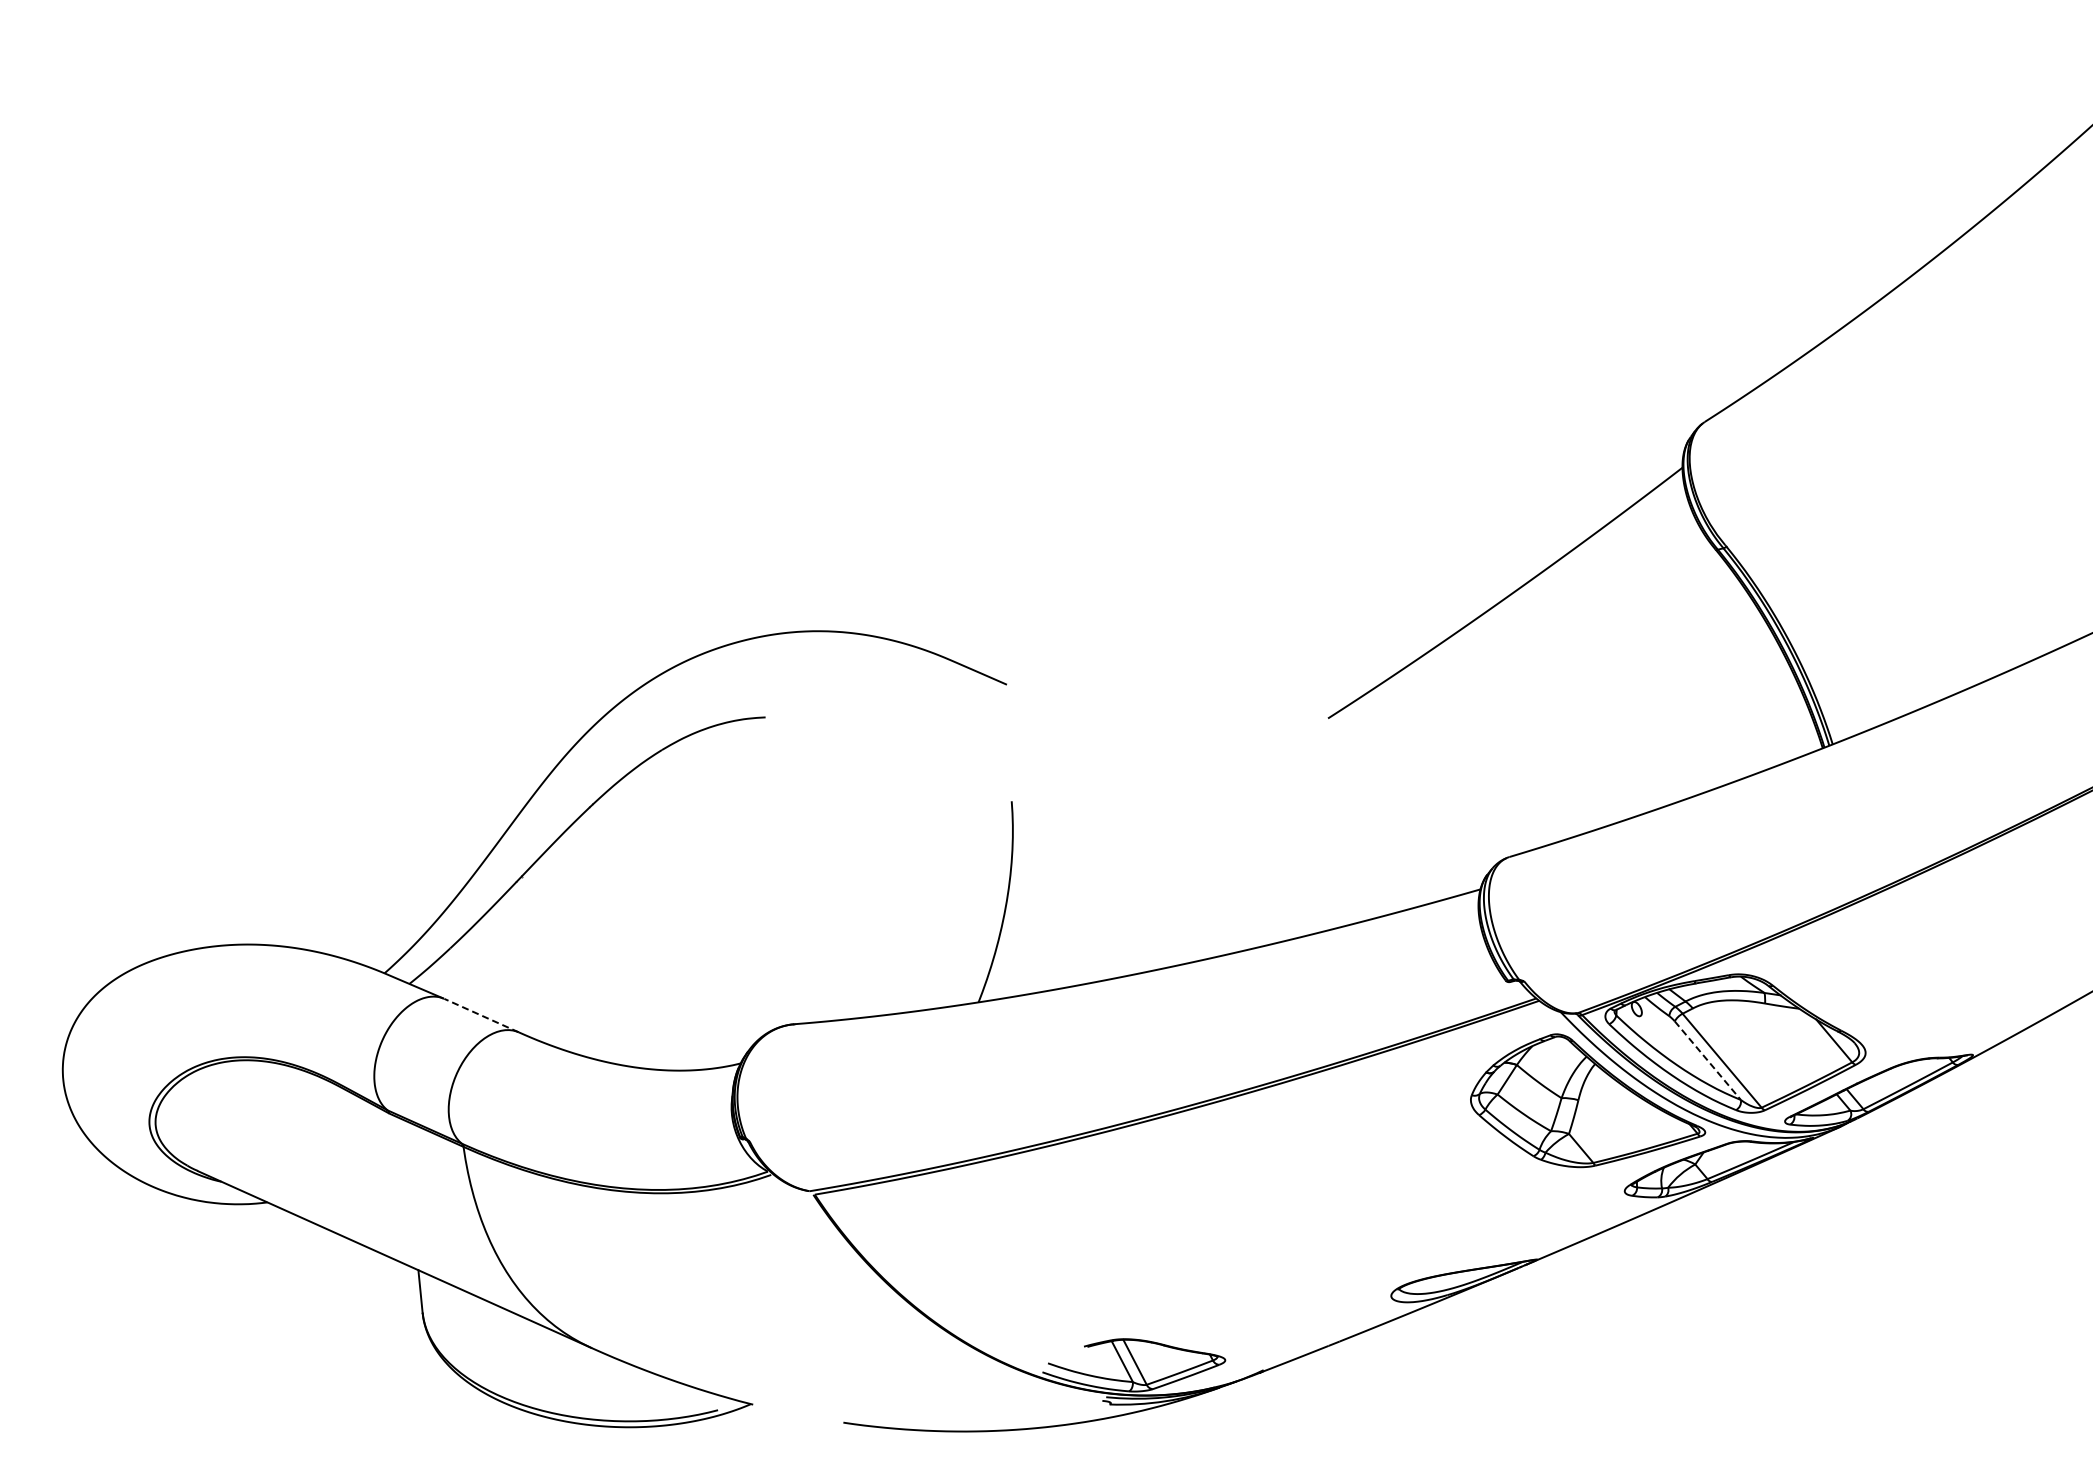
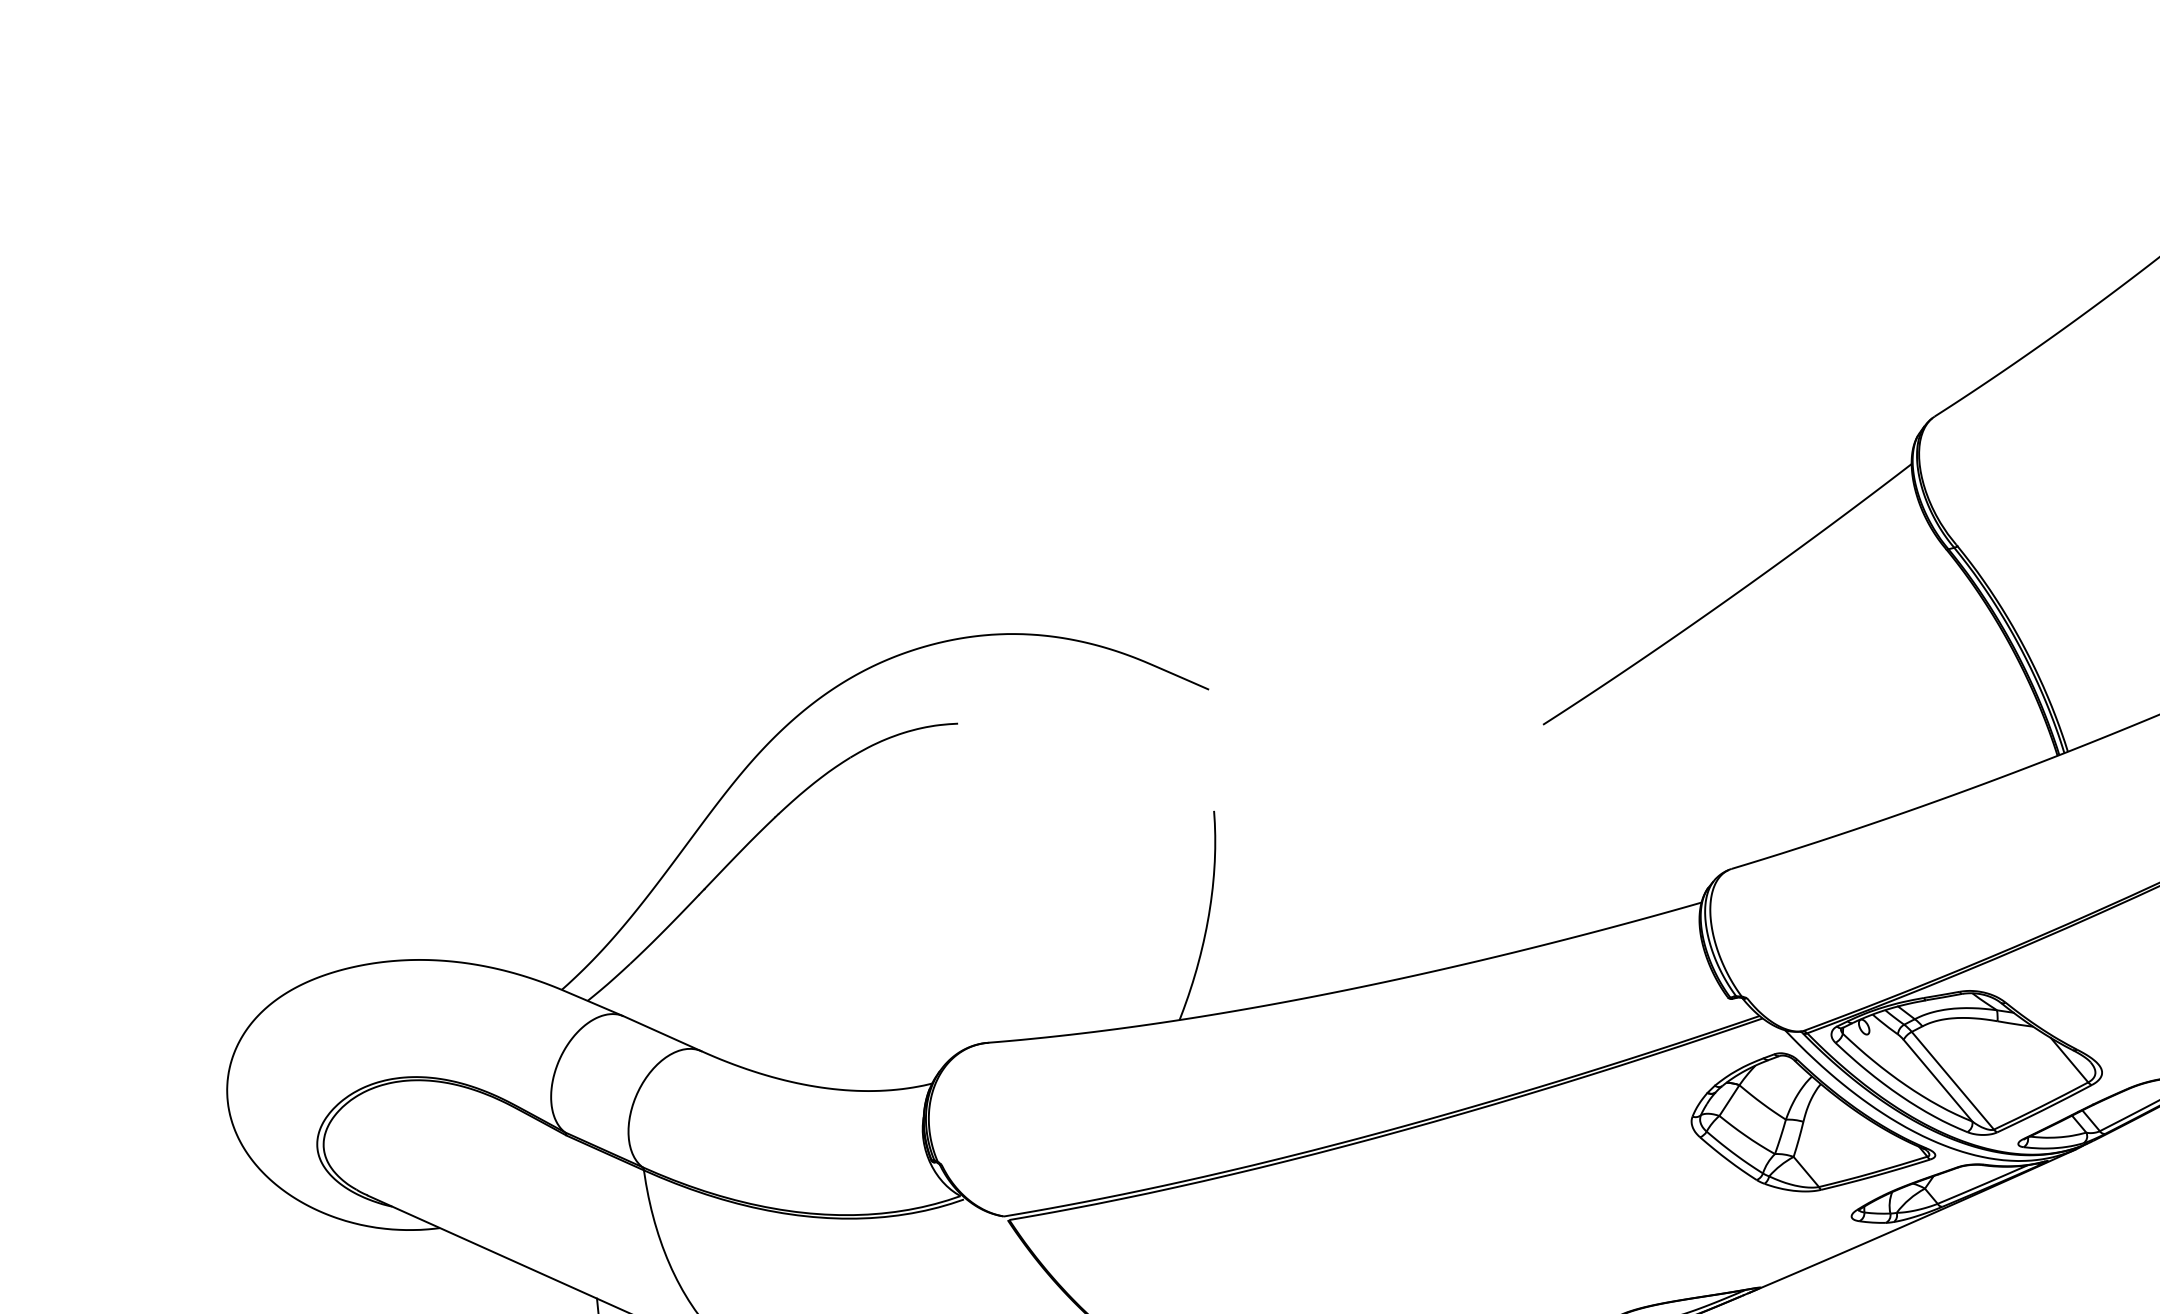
line: (481, 1015) -> (662, 1033), dashed -> solid
line: (1708, 1061) -> (1938, 1081), dashed -> solid

